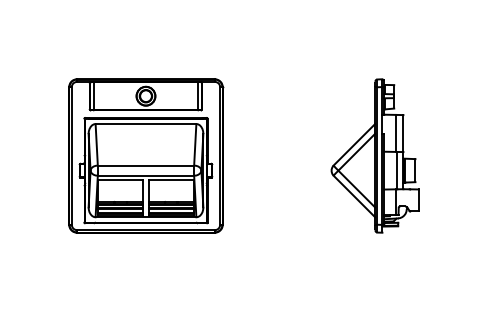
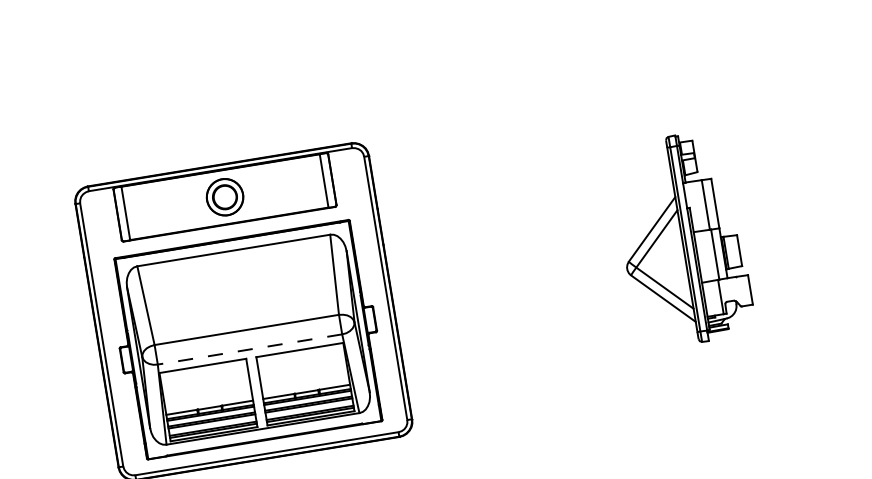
part: (374, 155) -> (681, 239), size x0.7
line: (145, 175) -> (248, 349), solid -> dashed

